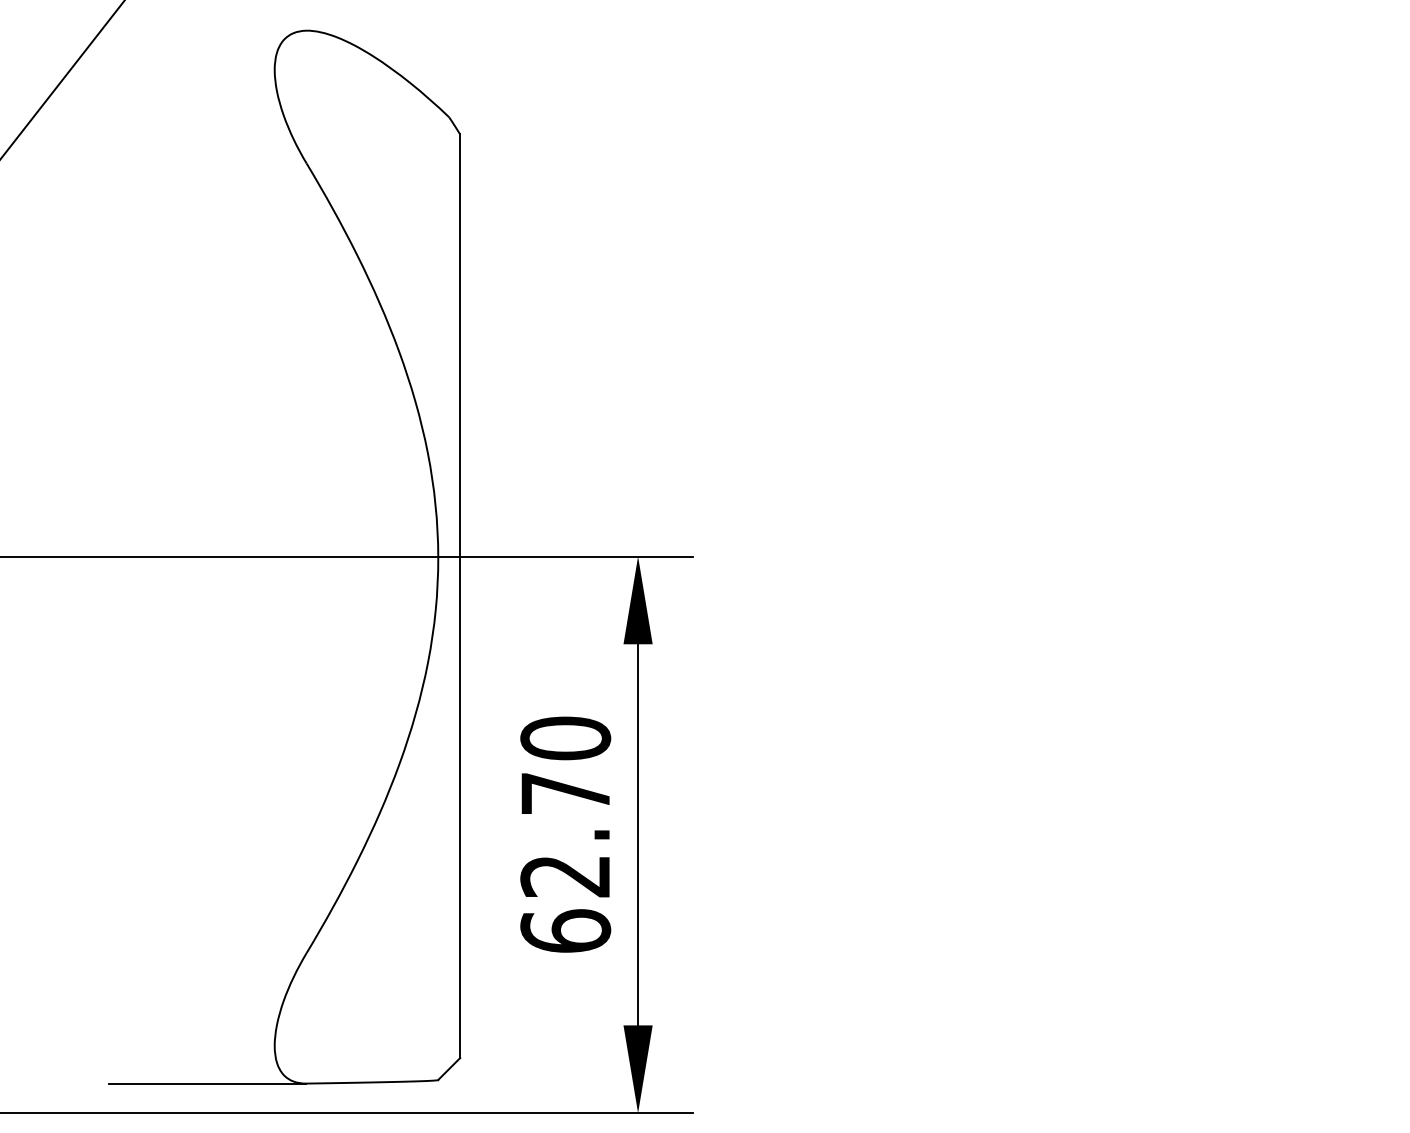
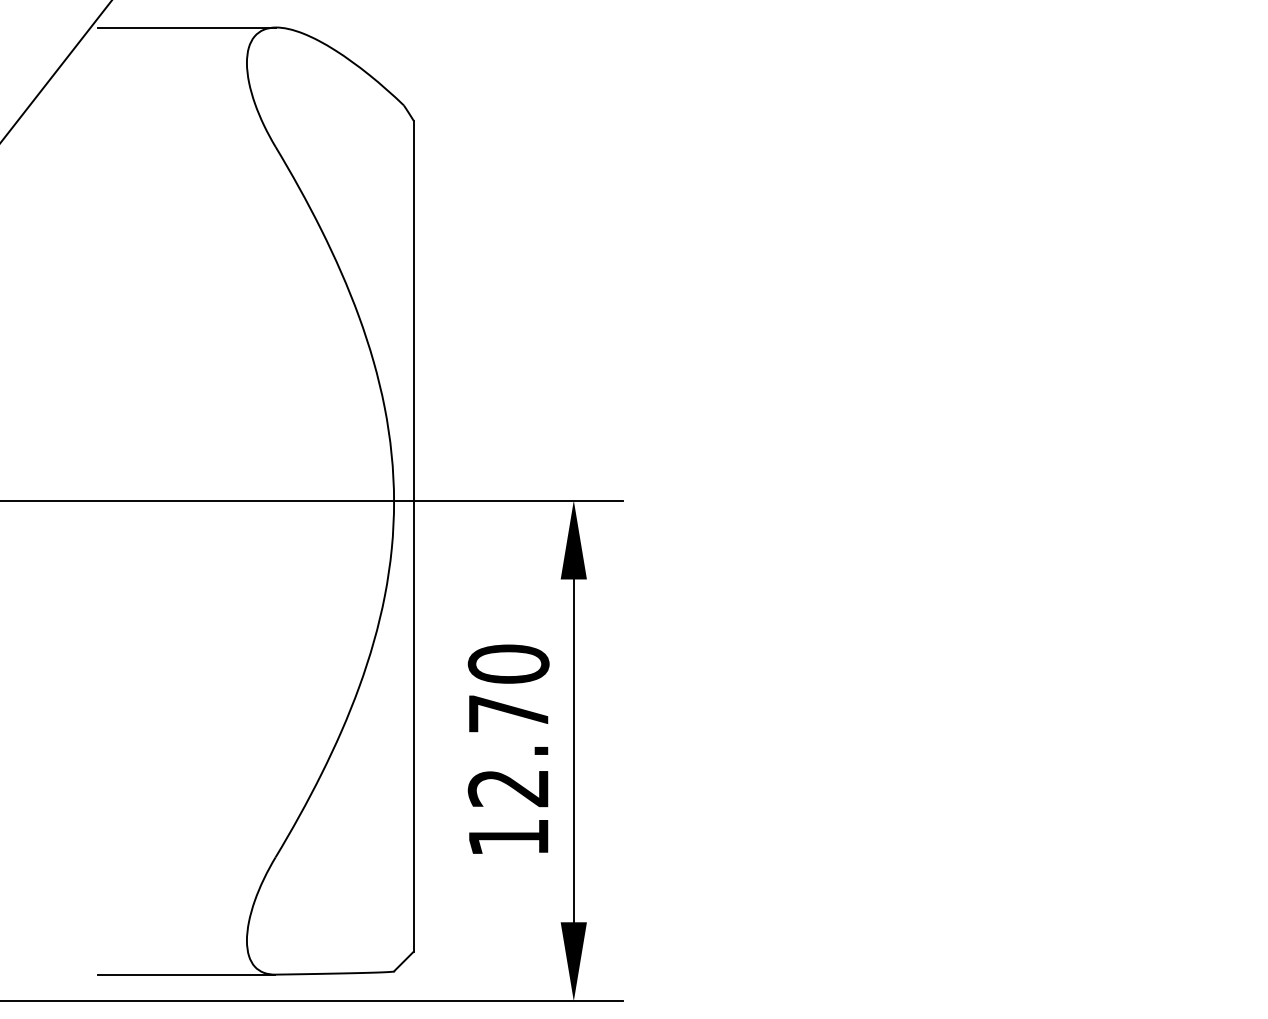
line: (208, 30) -> (187, 27), added
text: (565, 930) -> (508, 836), 62.70 -> 12.70

